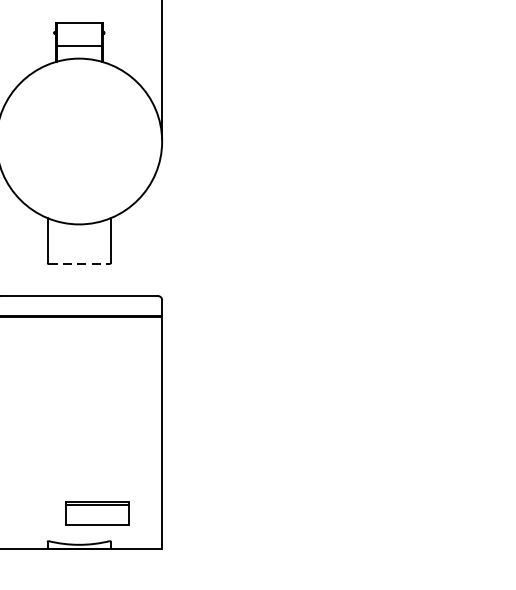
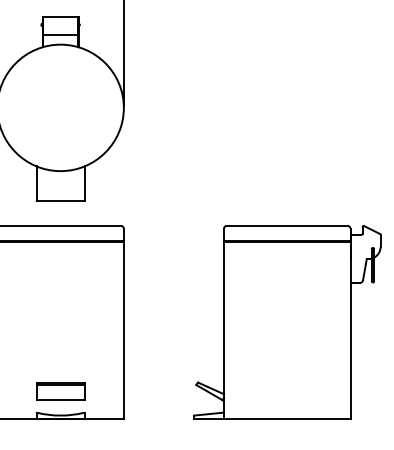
line: (80, 264) -> (61, 201), dashed -> solid
part: (376, 422) -> (287, 322), added
part: (97, 513) -> (60, 391), moved

